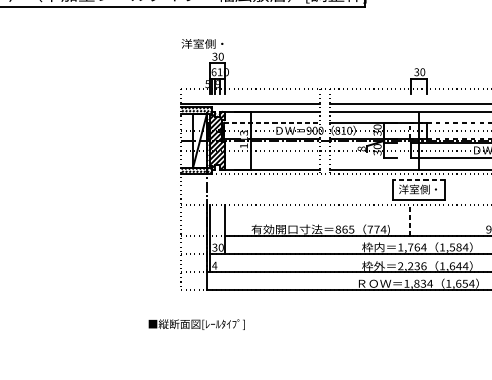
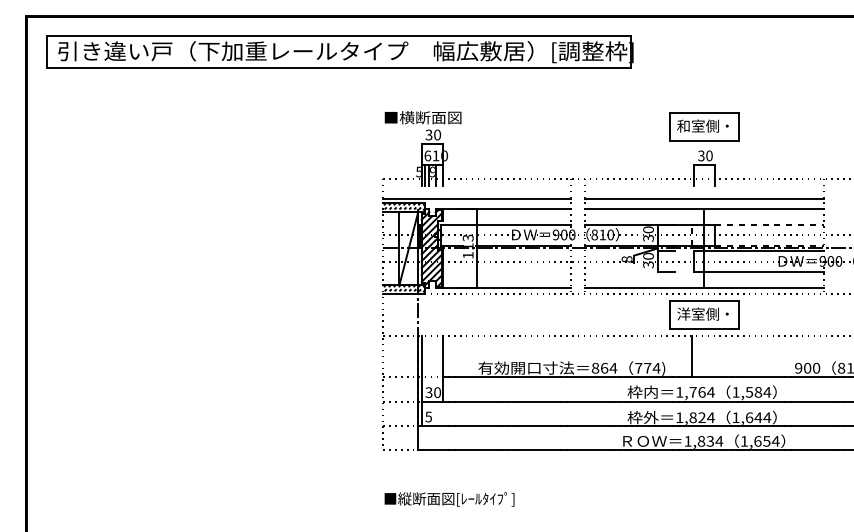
text: (210, 43) -> (422, 117), 洋室側・ -> ■横断面図
part: (419, 50) -> (704, 126), added
line: (272, 123) -> (506, 224), dashed -> solid
line: (419, 179) -> (704, 300), dashed -> solid
line: (409, 220) -> (691, 356), dashed -> solid
text: (351, 229) -> (613, 368), 865 -> 864
text: (214, 265) -> (428, 416), 4 -> 5
text: (412, 266) -> (695, 417), 2,236 -> 1,824
text: (196, 324) -> (449, 499), moved

